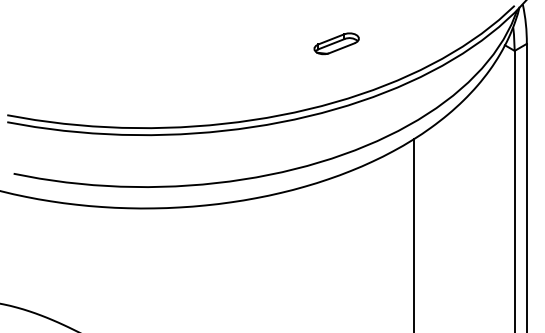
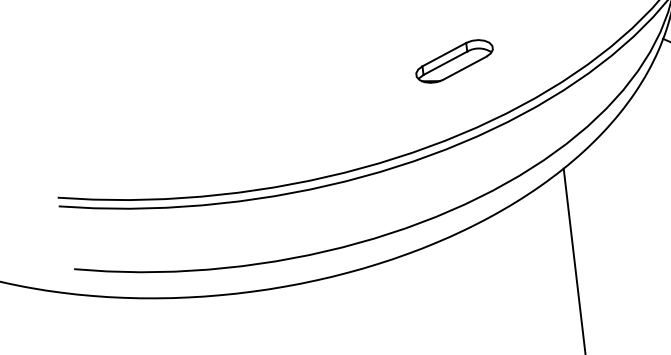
part: (336, 43) -> (454, 61), size x1.43

